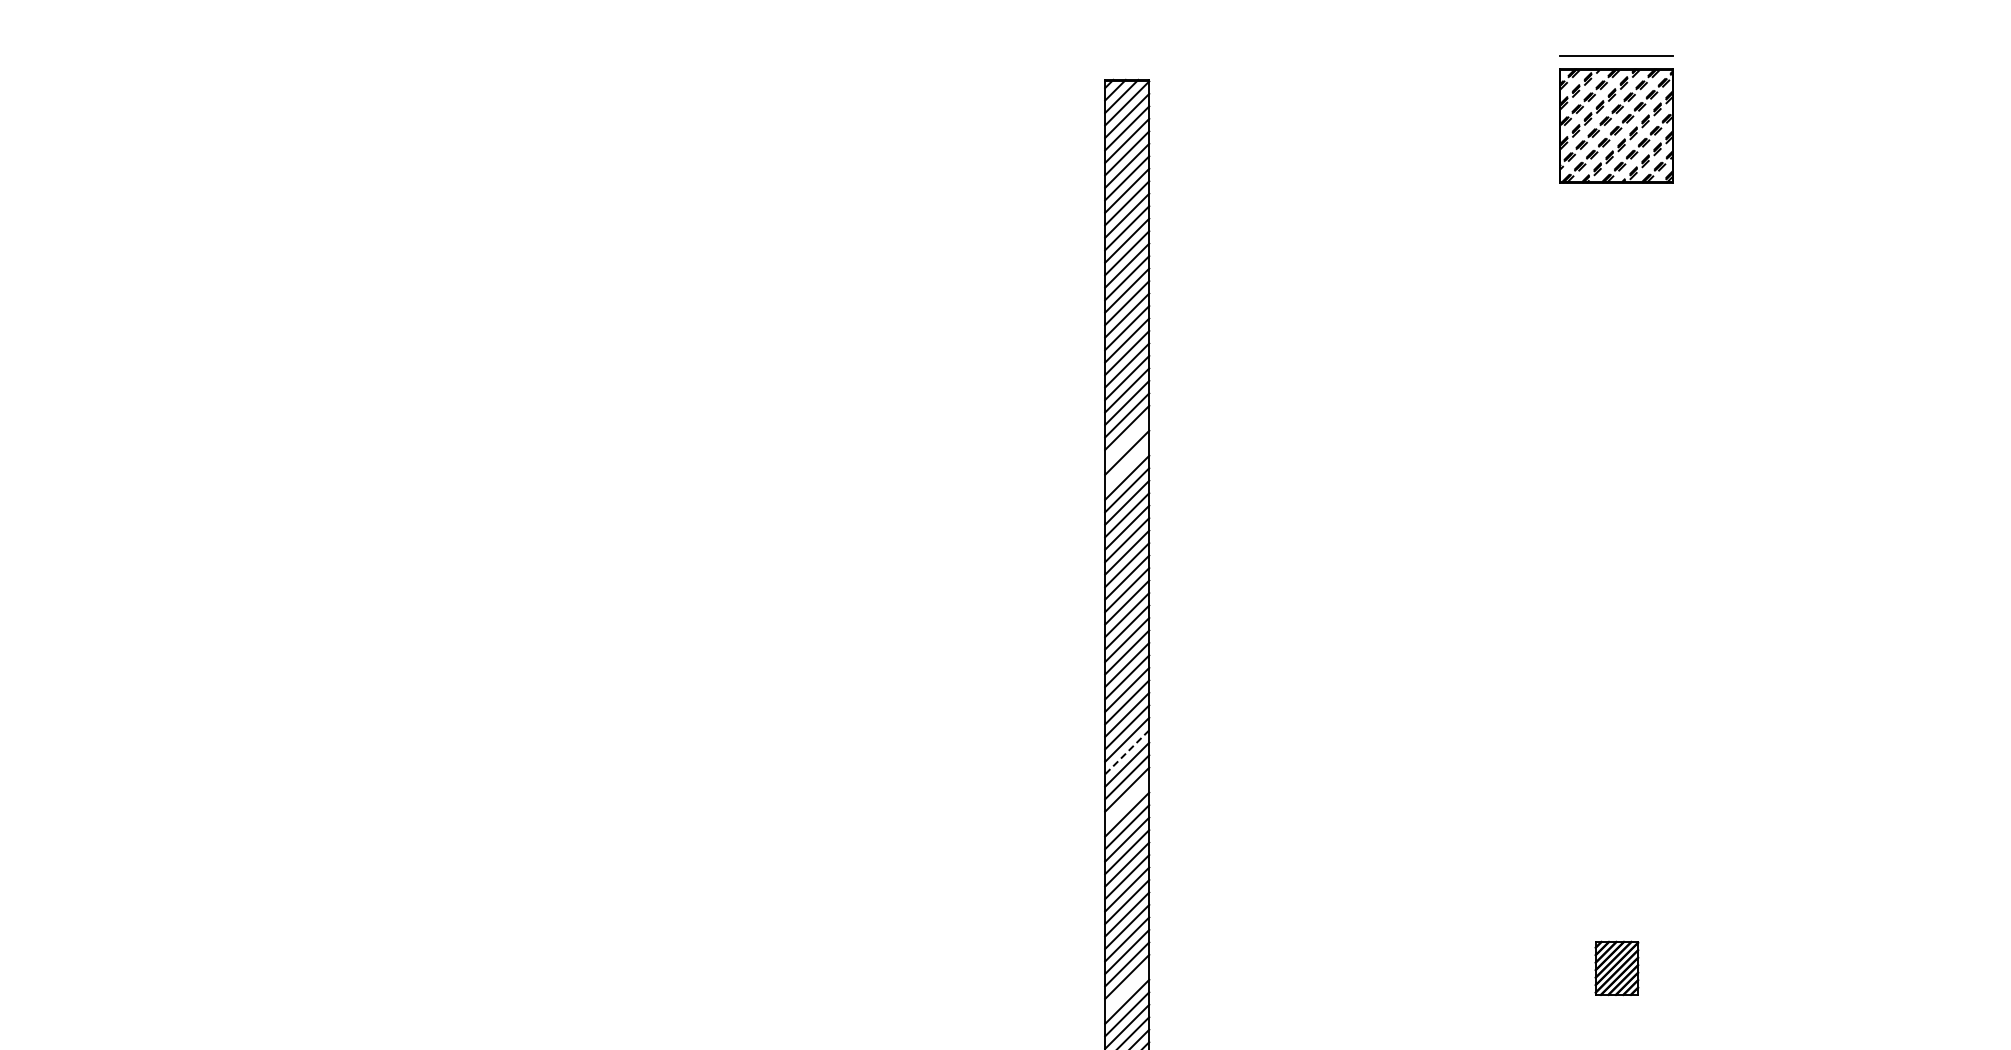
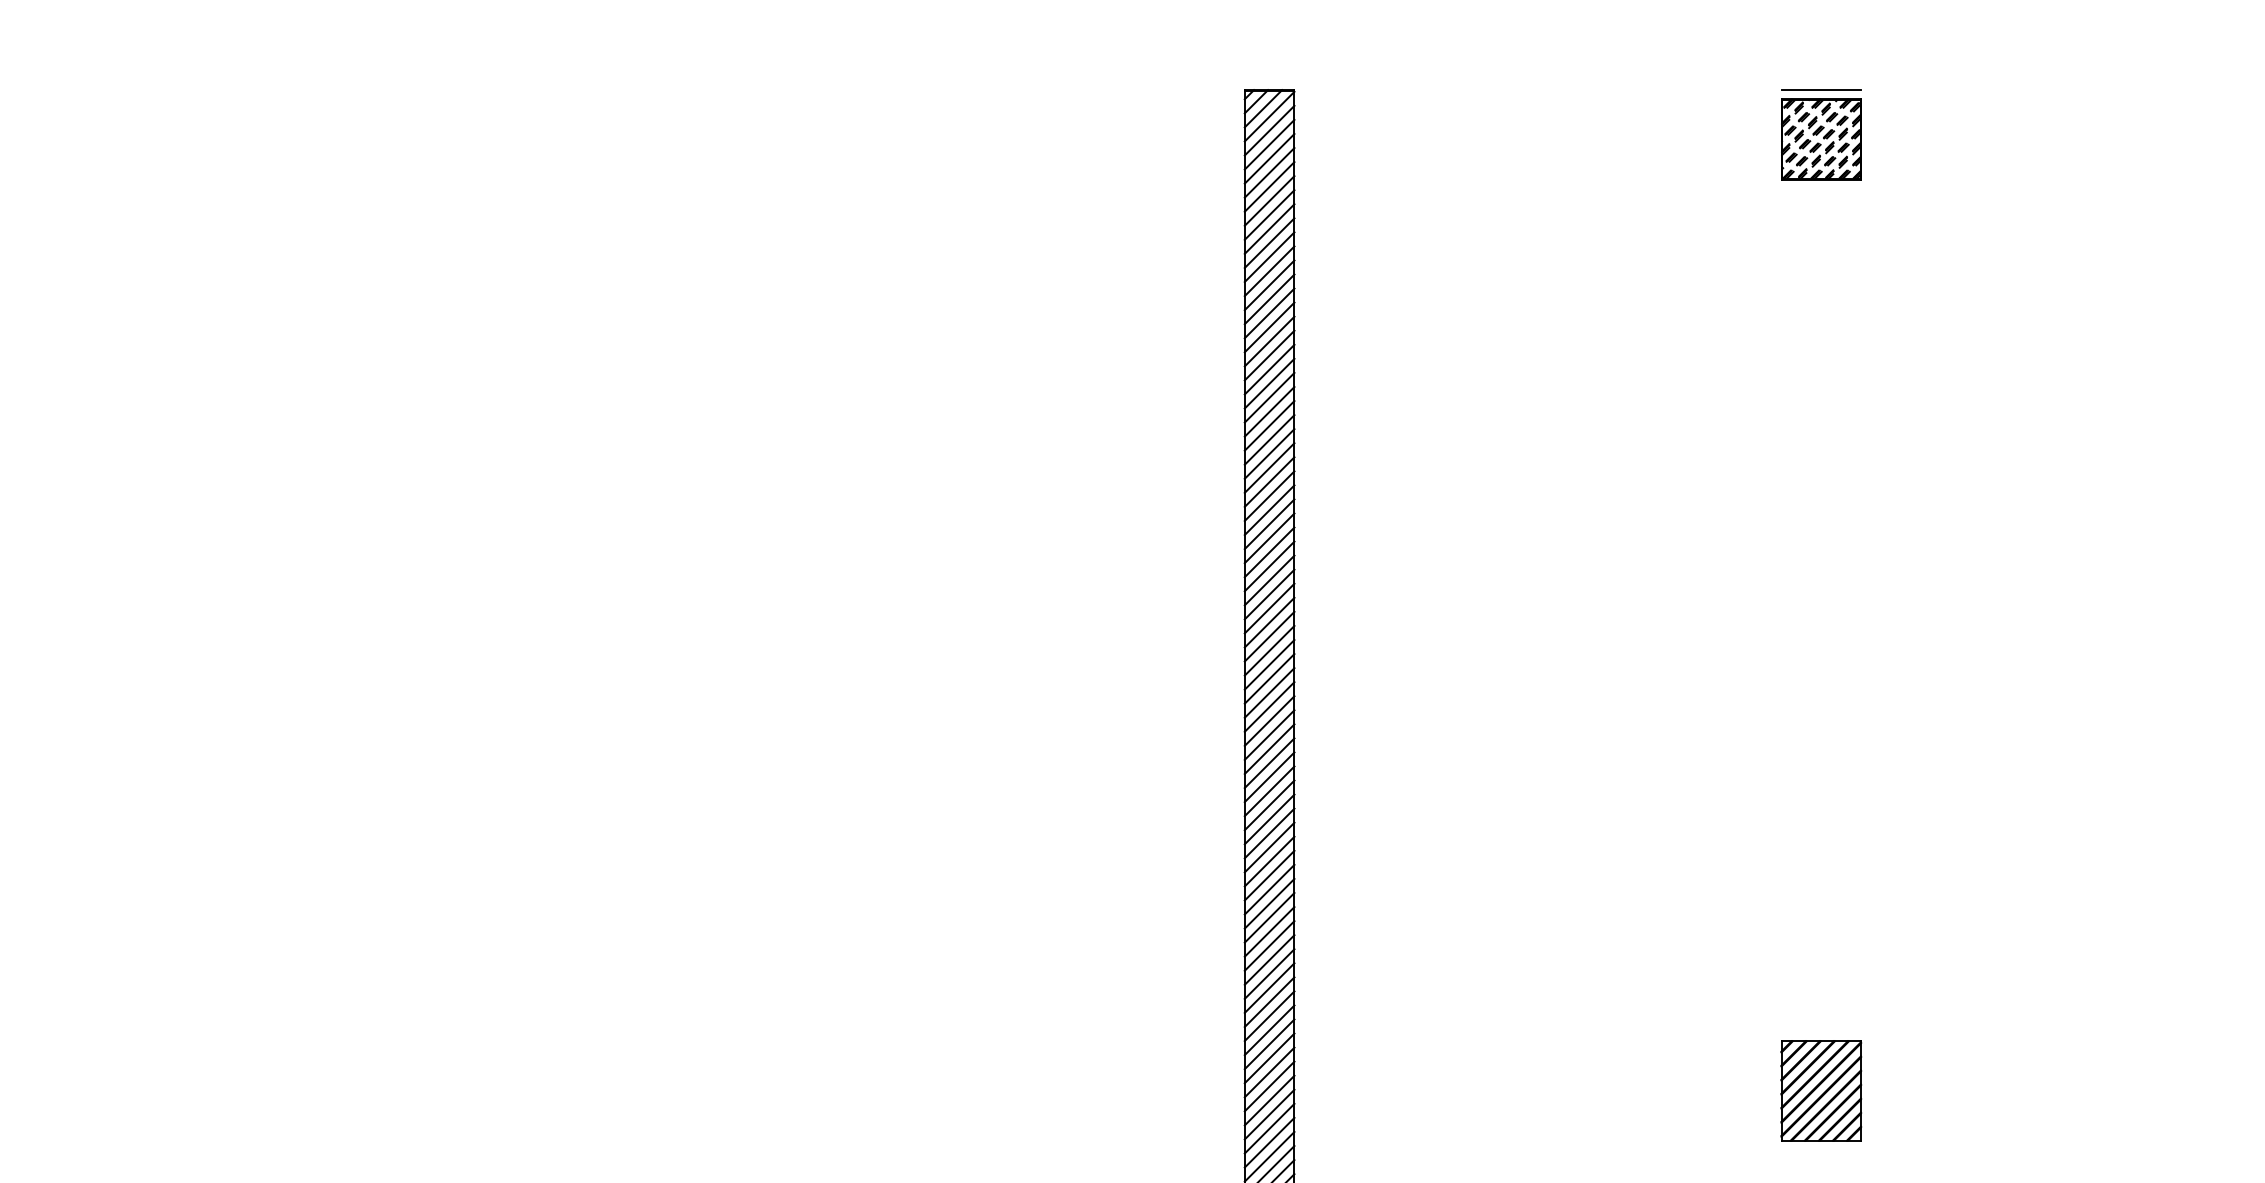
part: (1616, 119) -> (1820, 134), size x0.62
line: (1127, 440) -> (1269, 496), added
line: (1127, 465) -> (1269, 524), added
line: (1126, 752) -> (1268, 847), dashed -> solid
line: (1127, 802) -> (1269, 904), added
part: (1616, 968) -> (1820, 1091), size x1.67
line: (1127, 989) -> (1269, 1114), added

